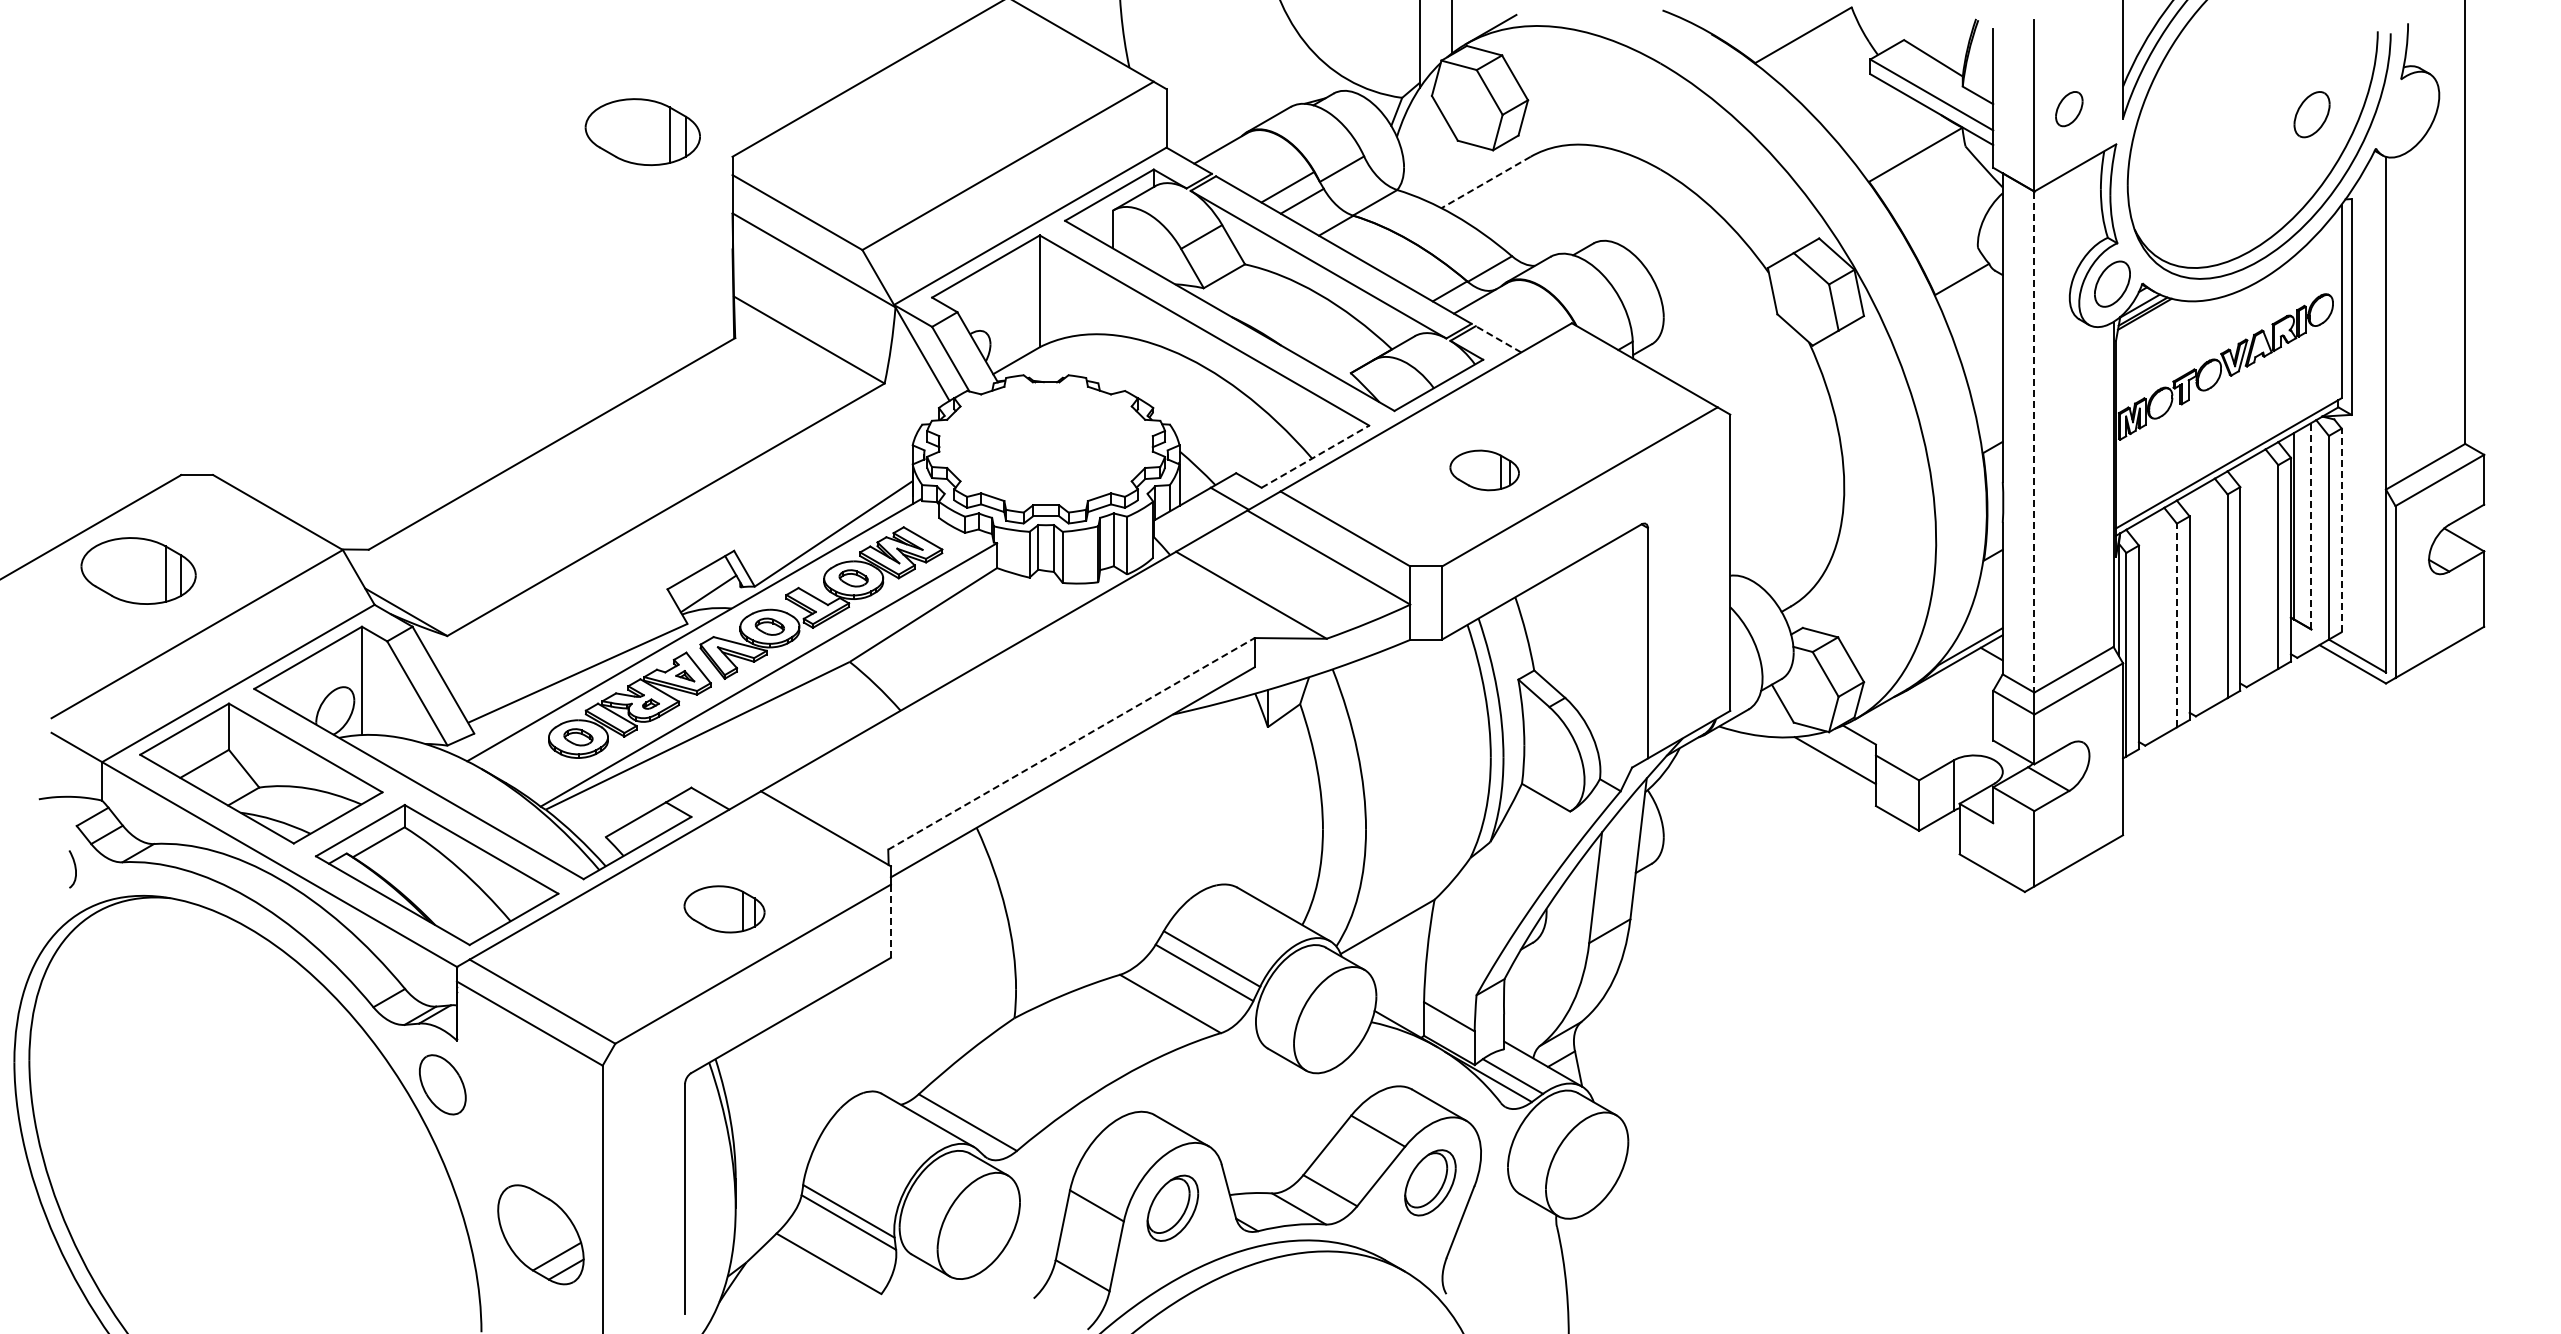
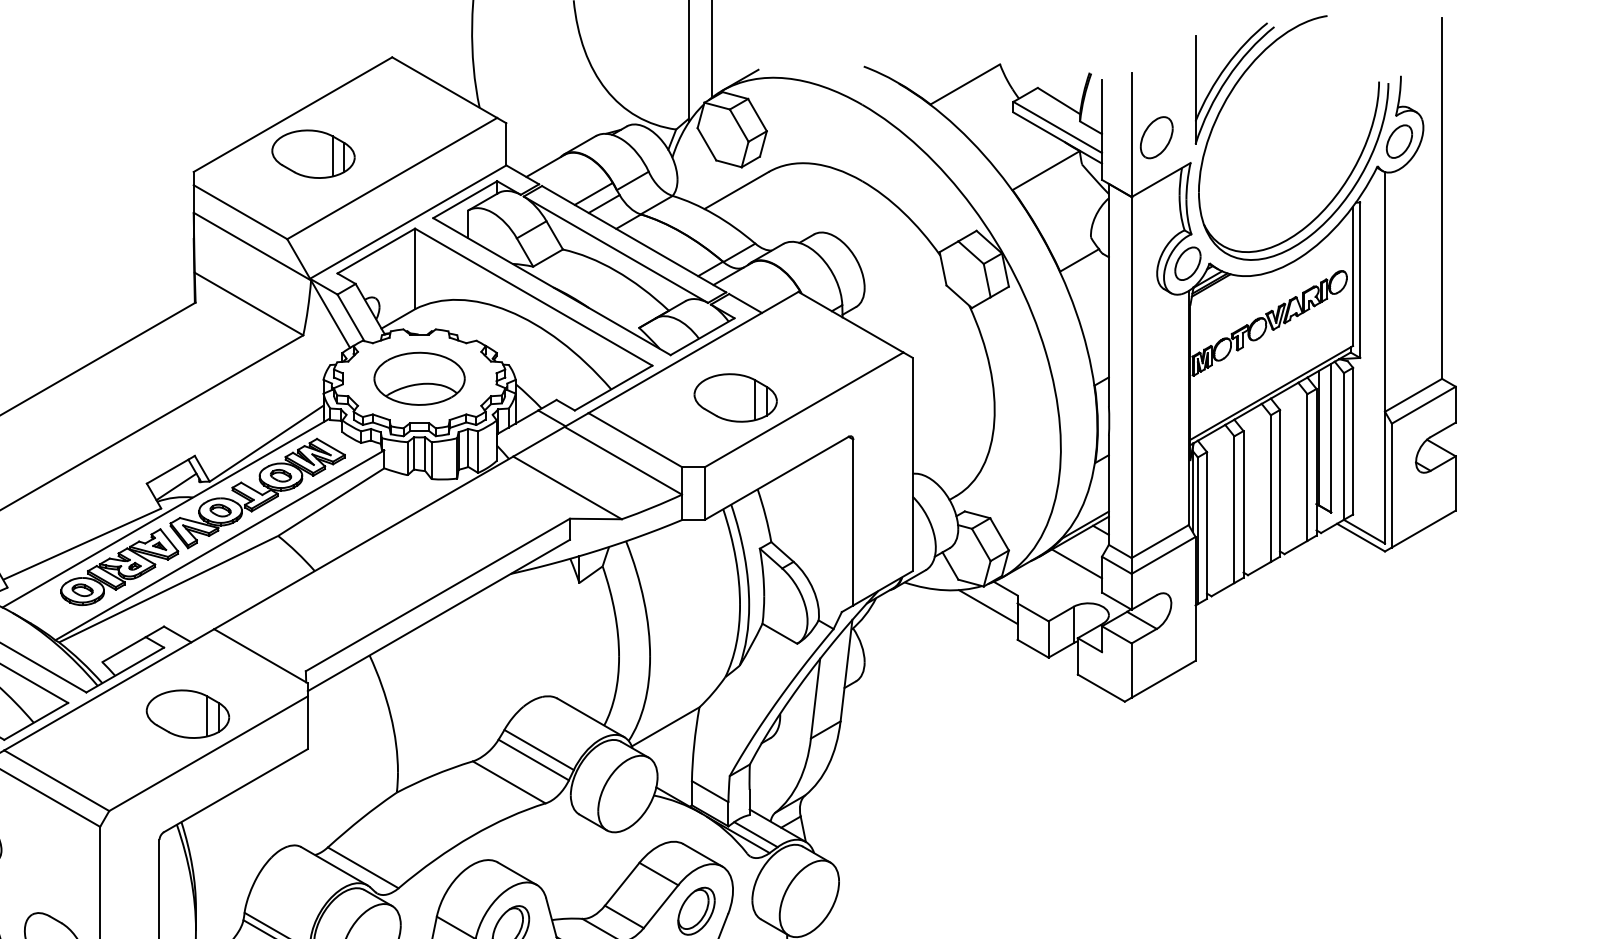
part: (2069, 108) -> (1156, 137), size x1.67
part: (2311, 114) -> (1399, 141), moved
part: (642, 132) -> (313, 154), moved
line: (1485, 182) -> (736, 190), dashed -> solid
line: (1498, 339) -> (745, 303), dashed -> solid
line: (2034, 442) -> (1131, 377), dashed -> solid
part: (1045, 443) -> (419, 378), added
line: (1315, 456) -> (613, 387), dashed -> solid
part: (1484, 470) -> (735, 398), size x1.67
line: (2311, 525) -> (1331, 437), dashed -> solid
line: (2341, 530) -> (1352, 441), dashed -> solid
line: (2176, 625) -> (1234, 509), dashed -> solid
line: (1958, 700) -> (1077, 563), added
line: (1071, 743) -> (437, 594), dashed -> solid
part: (724, 909) -> (187, 714), size x1.43
line: (890, 921) -> (307, 722), dashed -> solid

